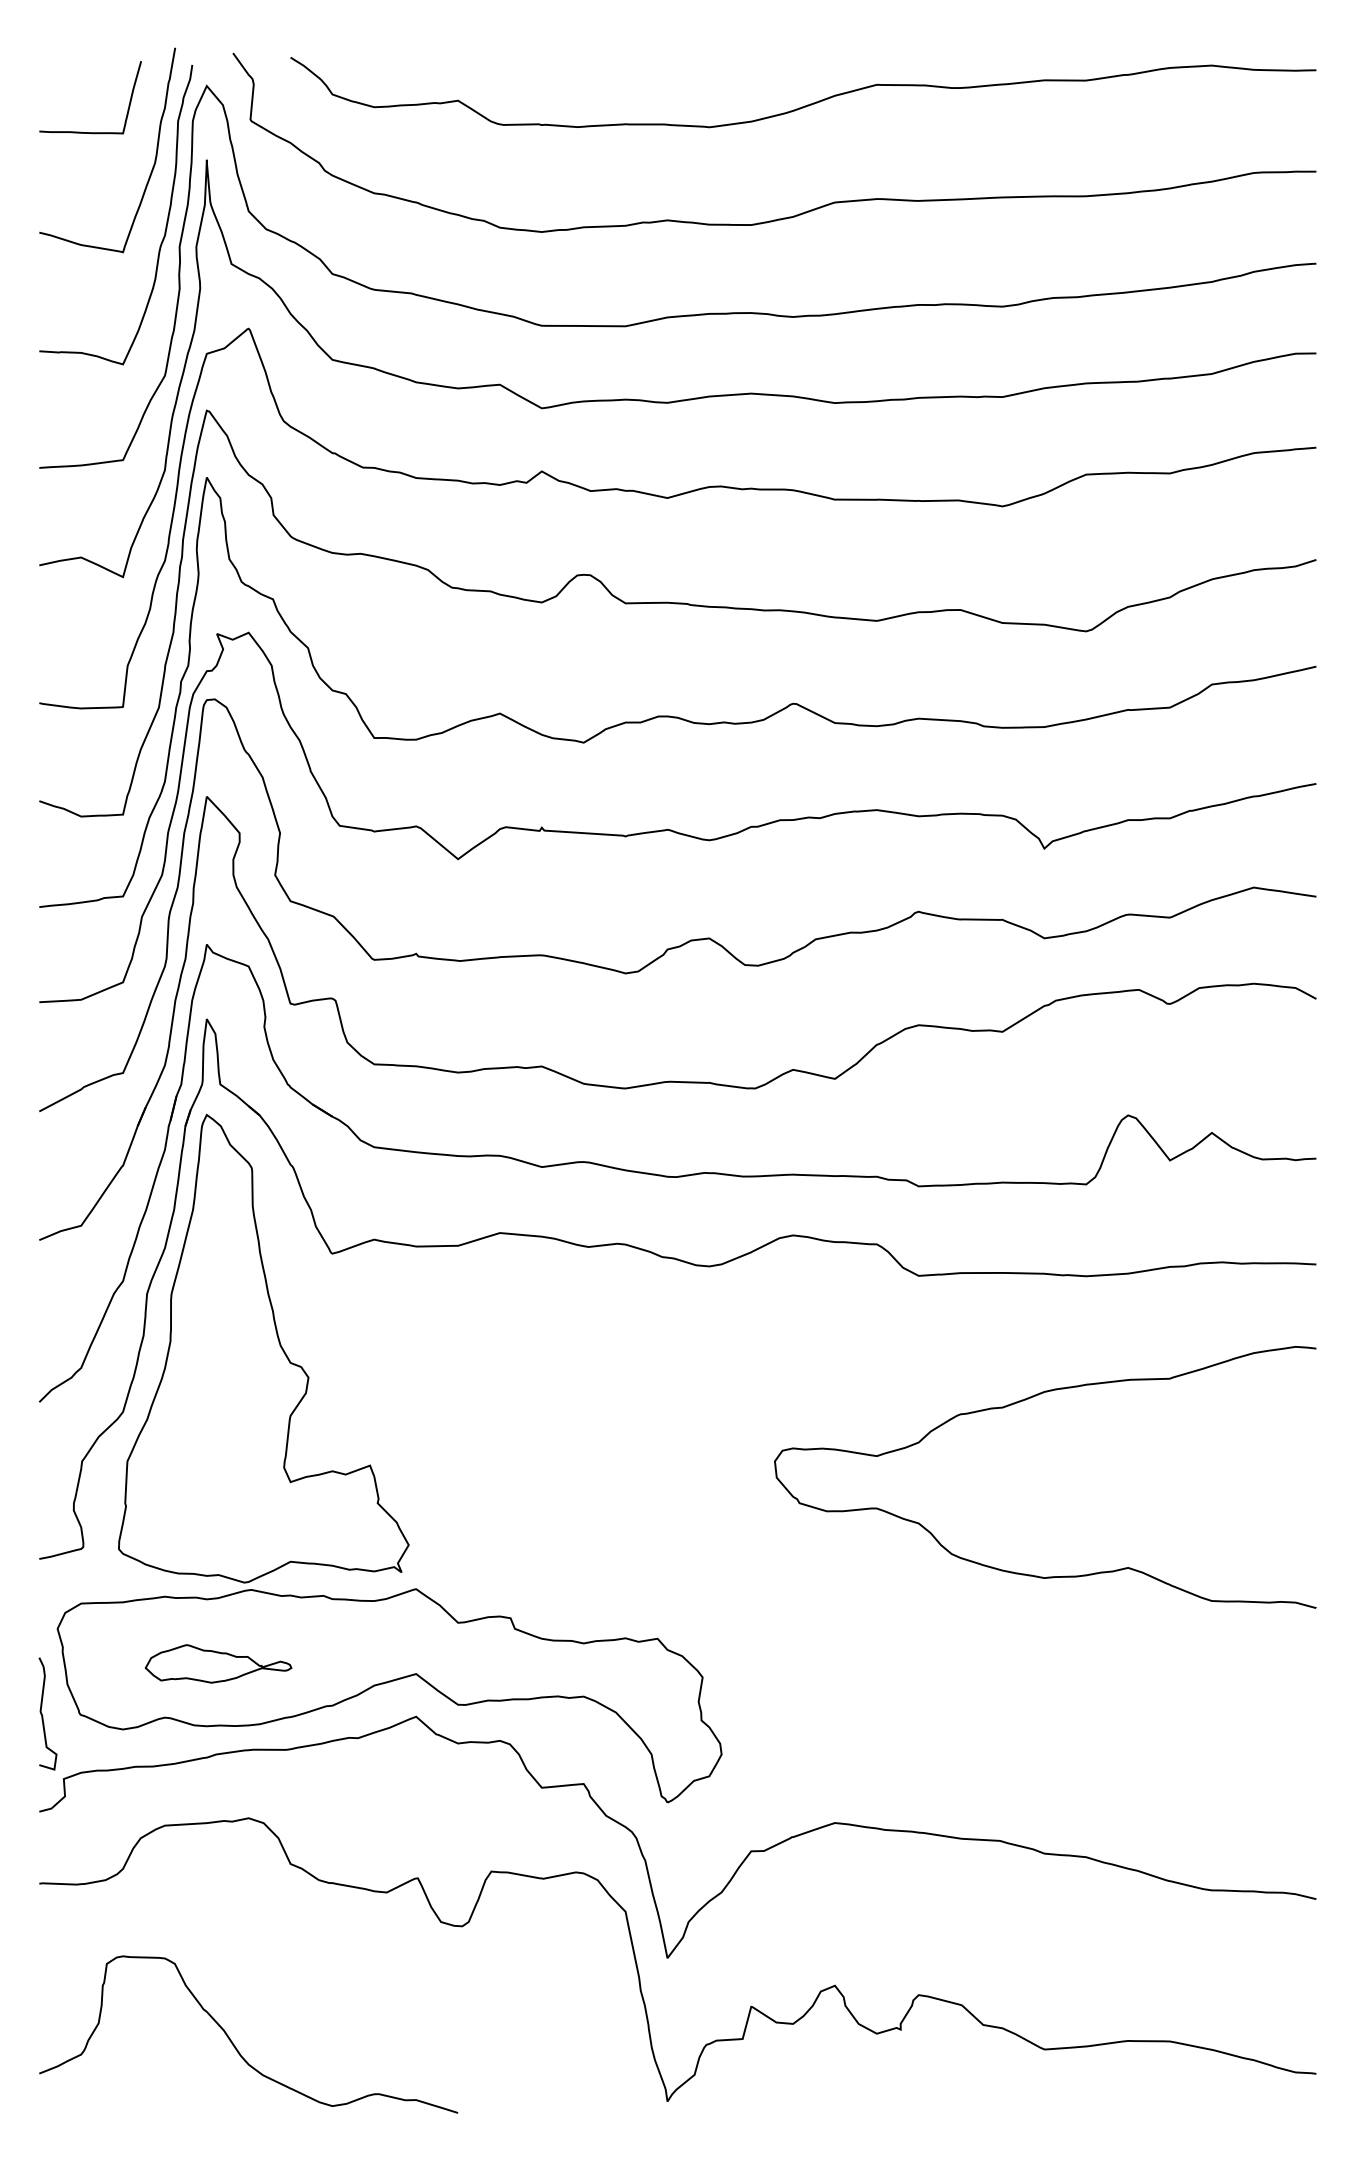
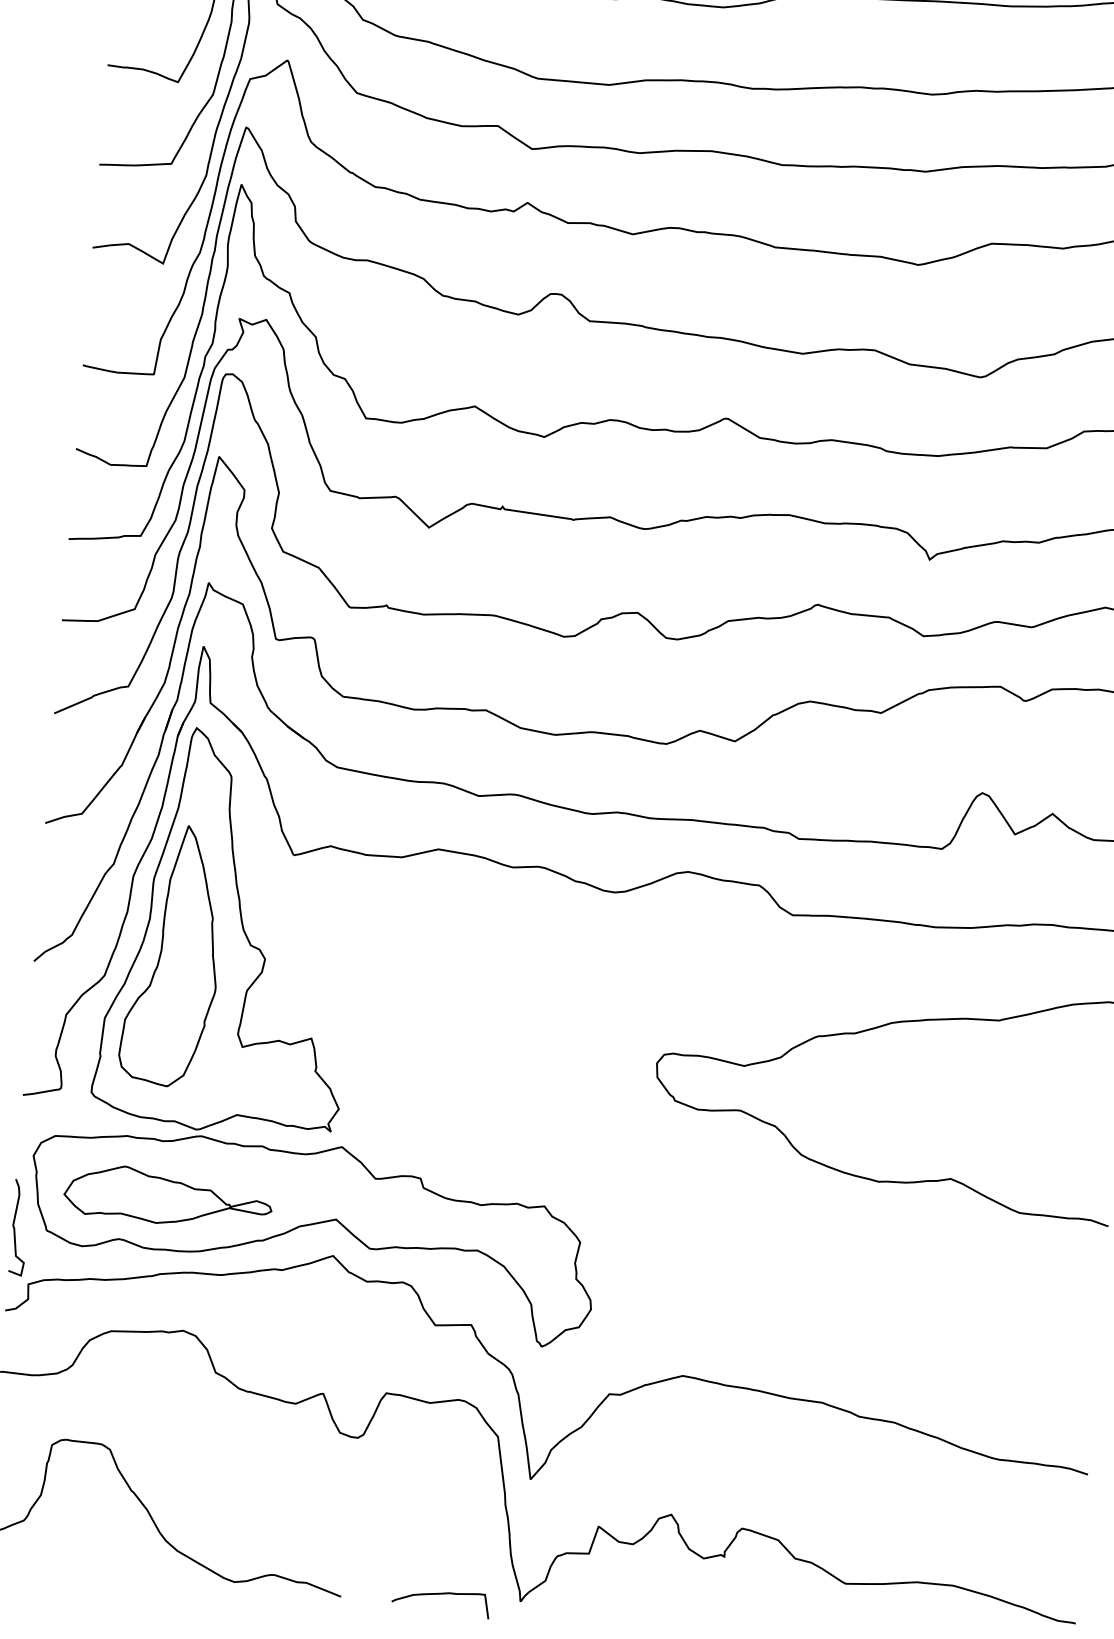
part: (200, 1382) -> (172, 955), added
part: (218, 1663) -> (168, 1196), size x1.67
curve: (571, 2101) -> (438, 1594), added

